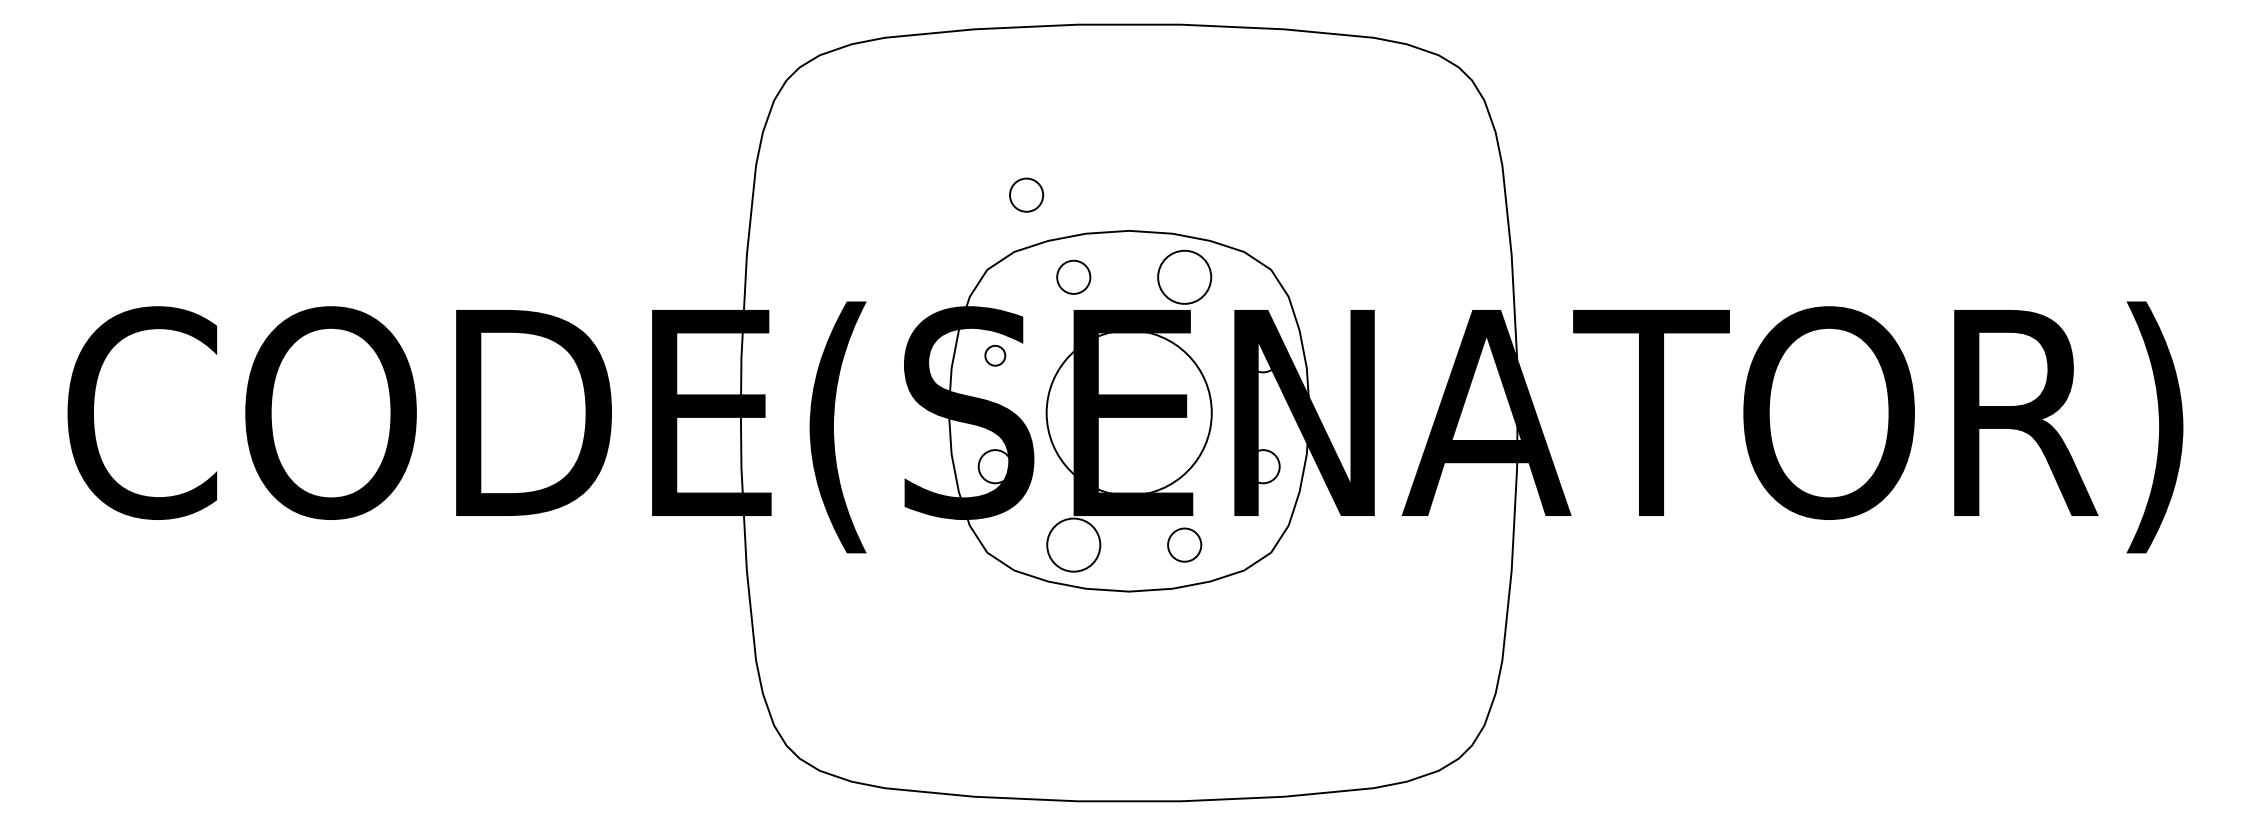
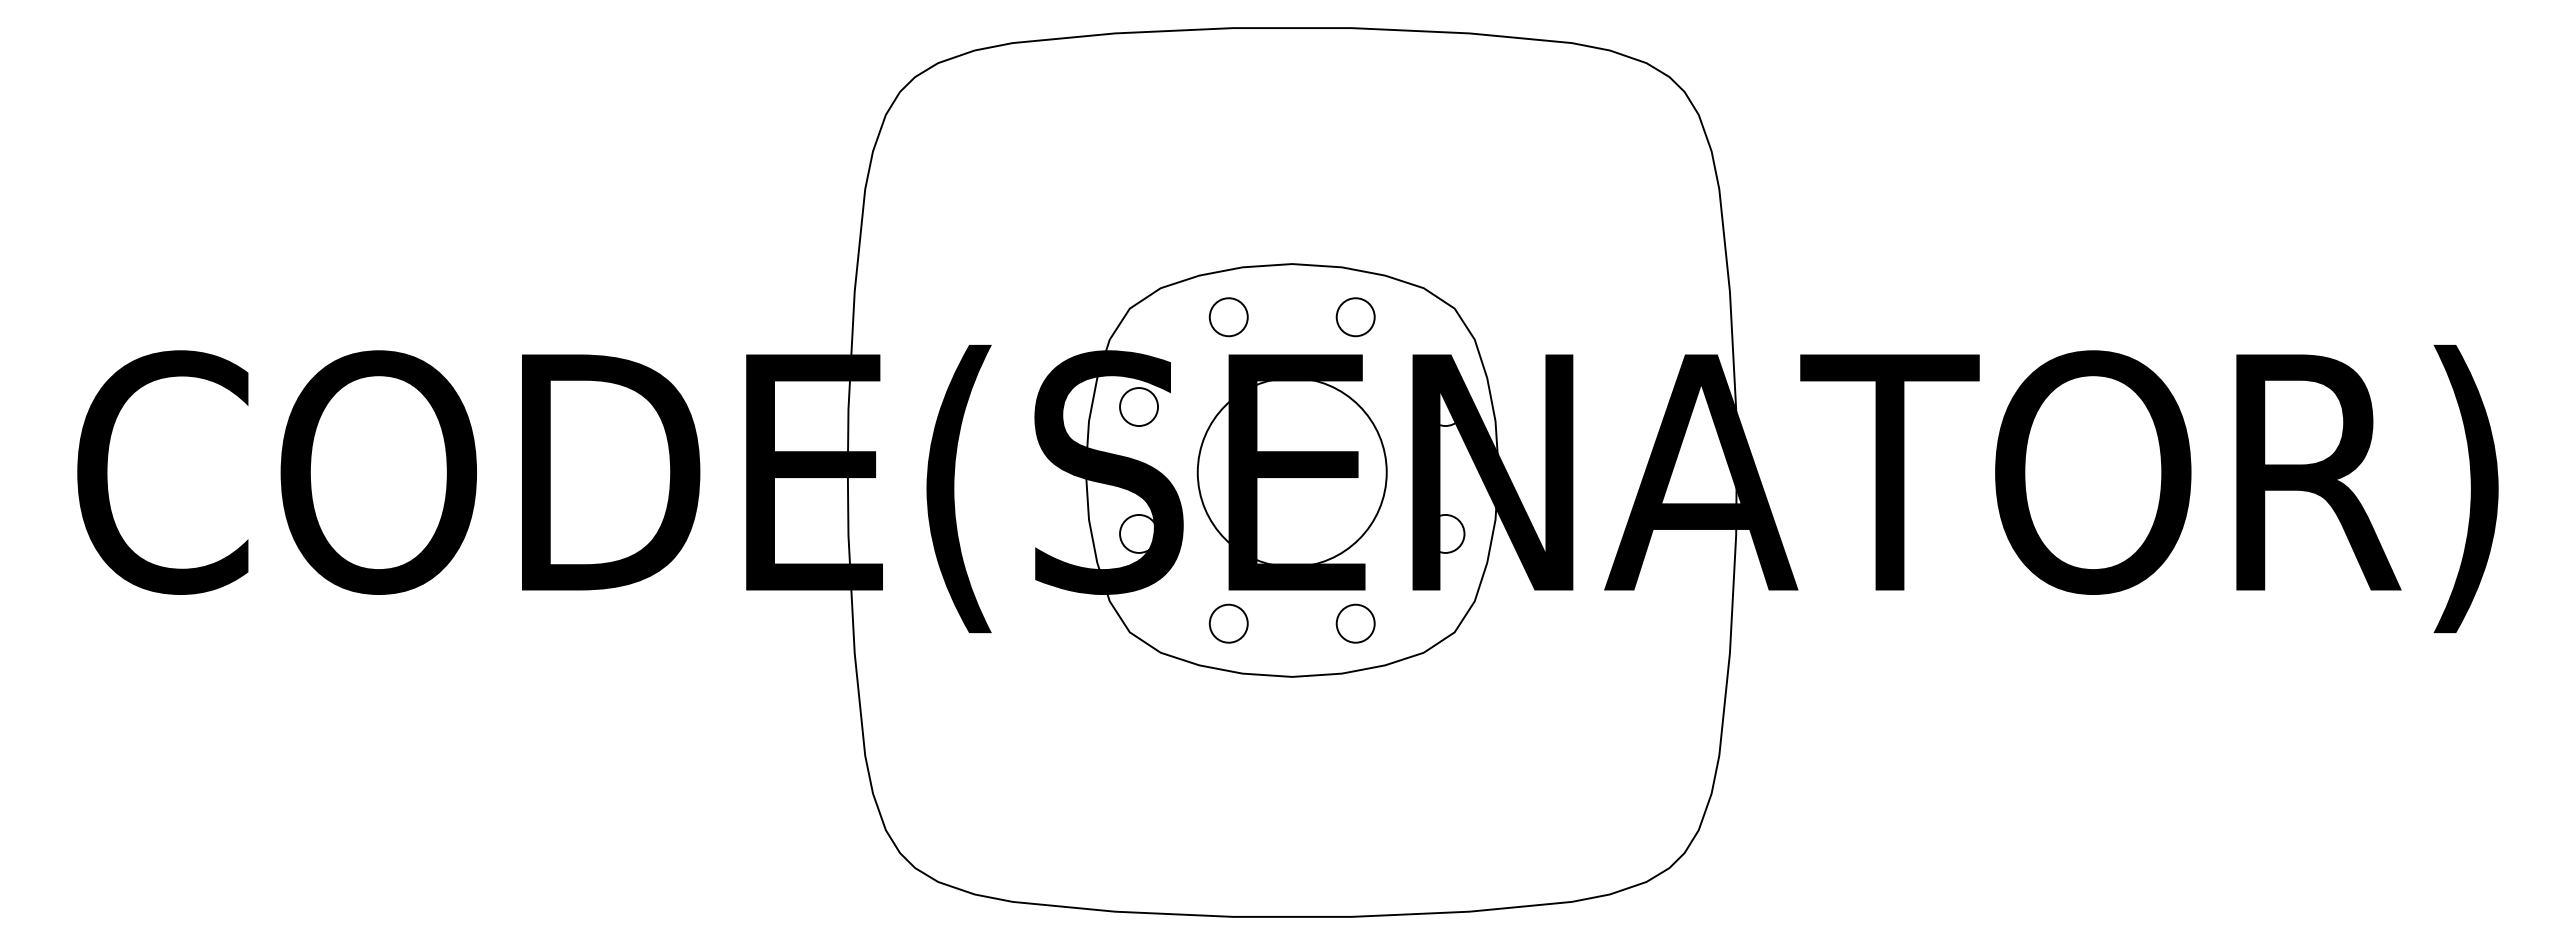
circle: (1026, 195) -> (1174, 223), removed
circle: (1184, 277) -> (1355, 317), size x0.62
circle: (995, 356) -> (1139, 407), size x1.67
circle: (1073, 544) -> (1228, 623), size x0.62

